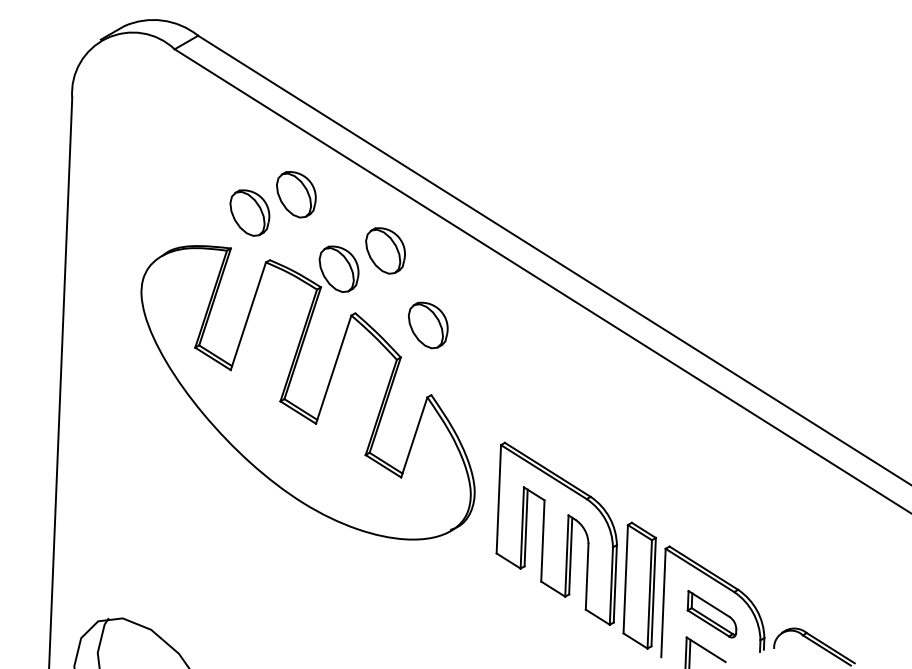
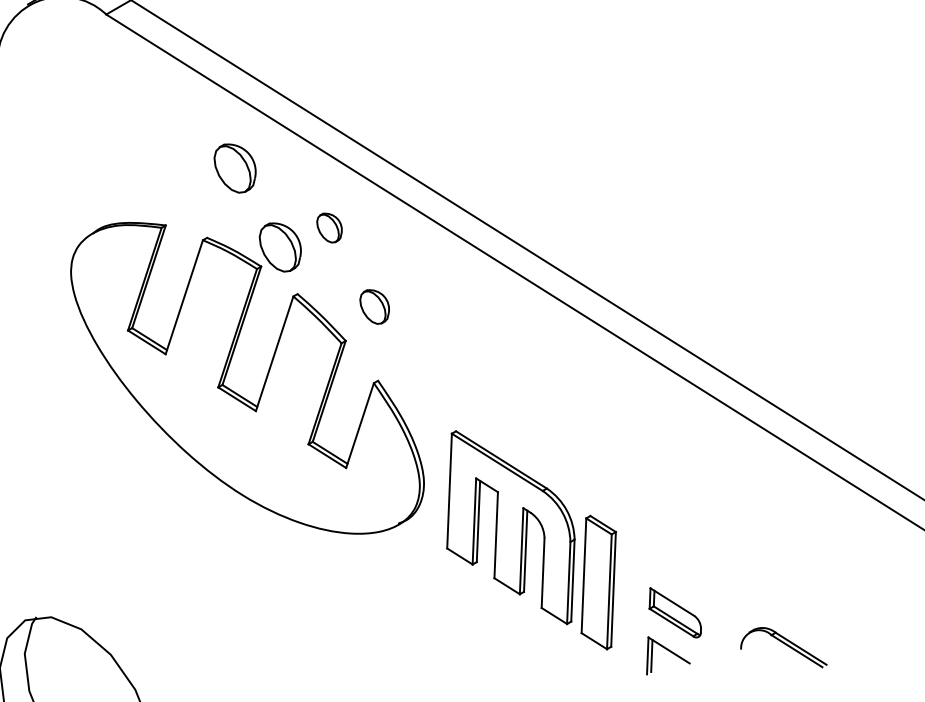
part: (249, 212) -> (185, 187), removed
part: (385, 250) -> (329, 227), size x0.6
part: (427, 325) -> (374, 307), size x0.7
part: (721, 585) -> (685, 582), removed

